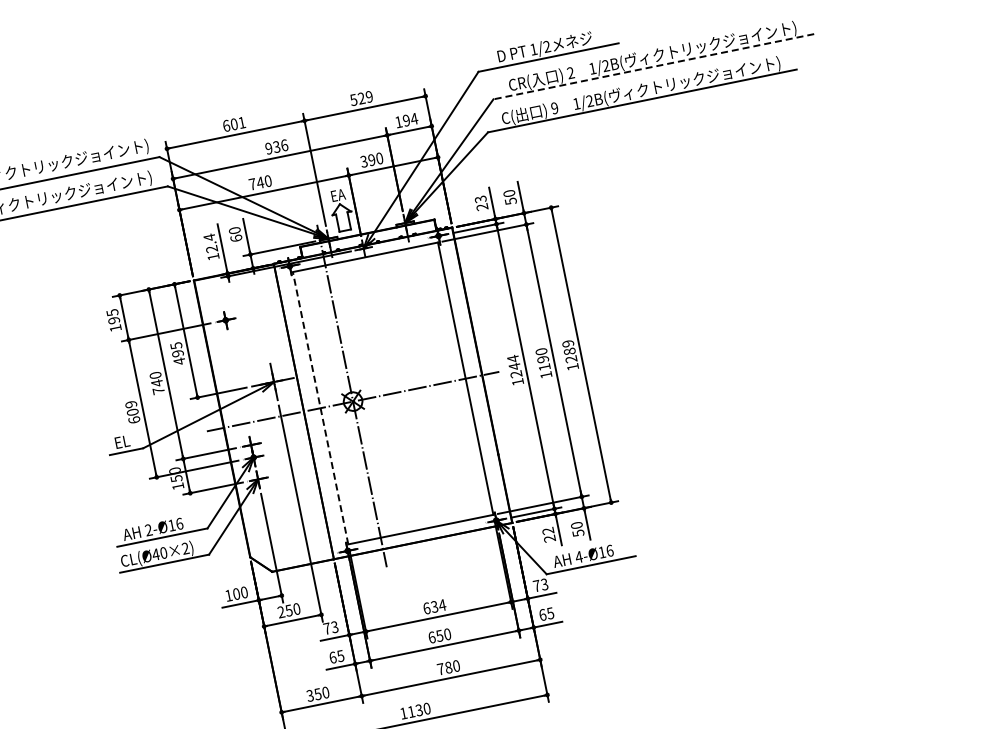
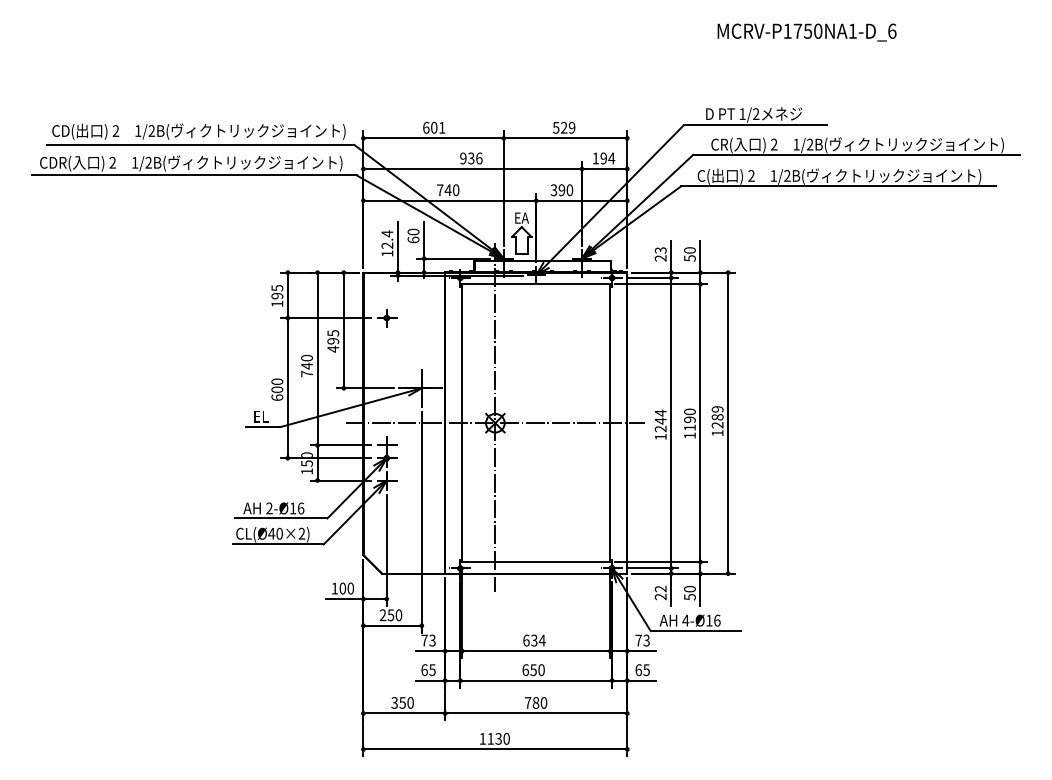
line: (653, 67) -> (856, 155), dashed -> solid
text: (554, 107) -> (751, 175), 9 -> 2
text: (131, 404) -> (277, 381), 609 -> 600
line: (320, 408) -> (462, 423), dashed -> solid

